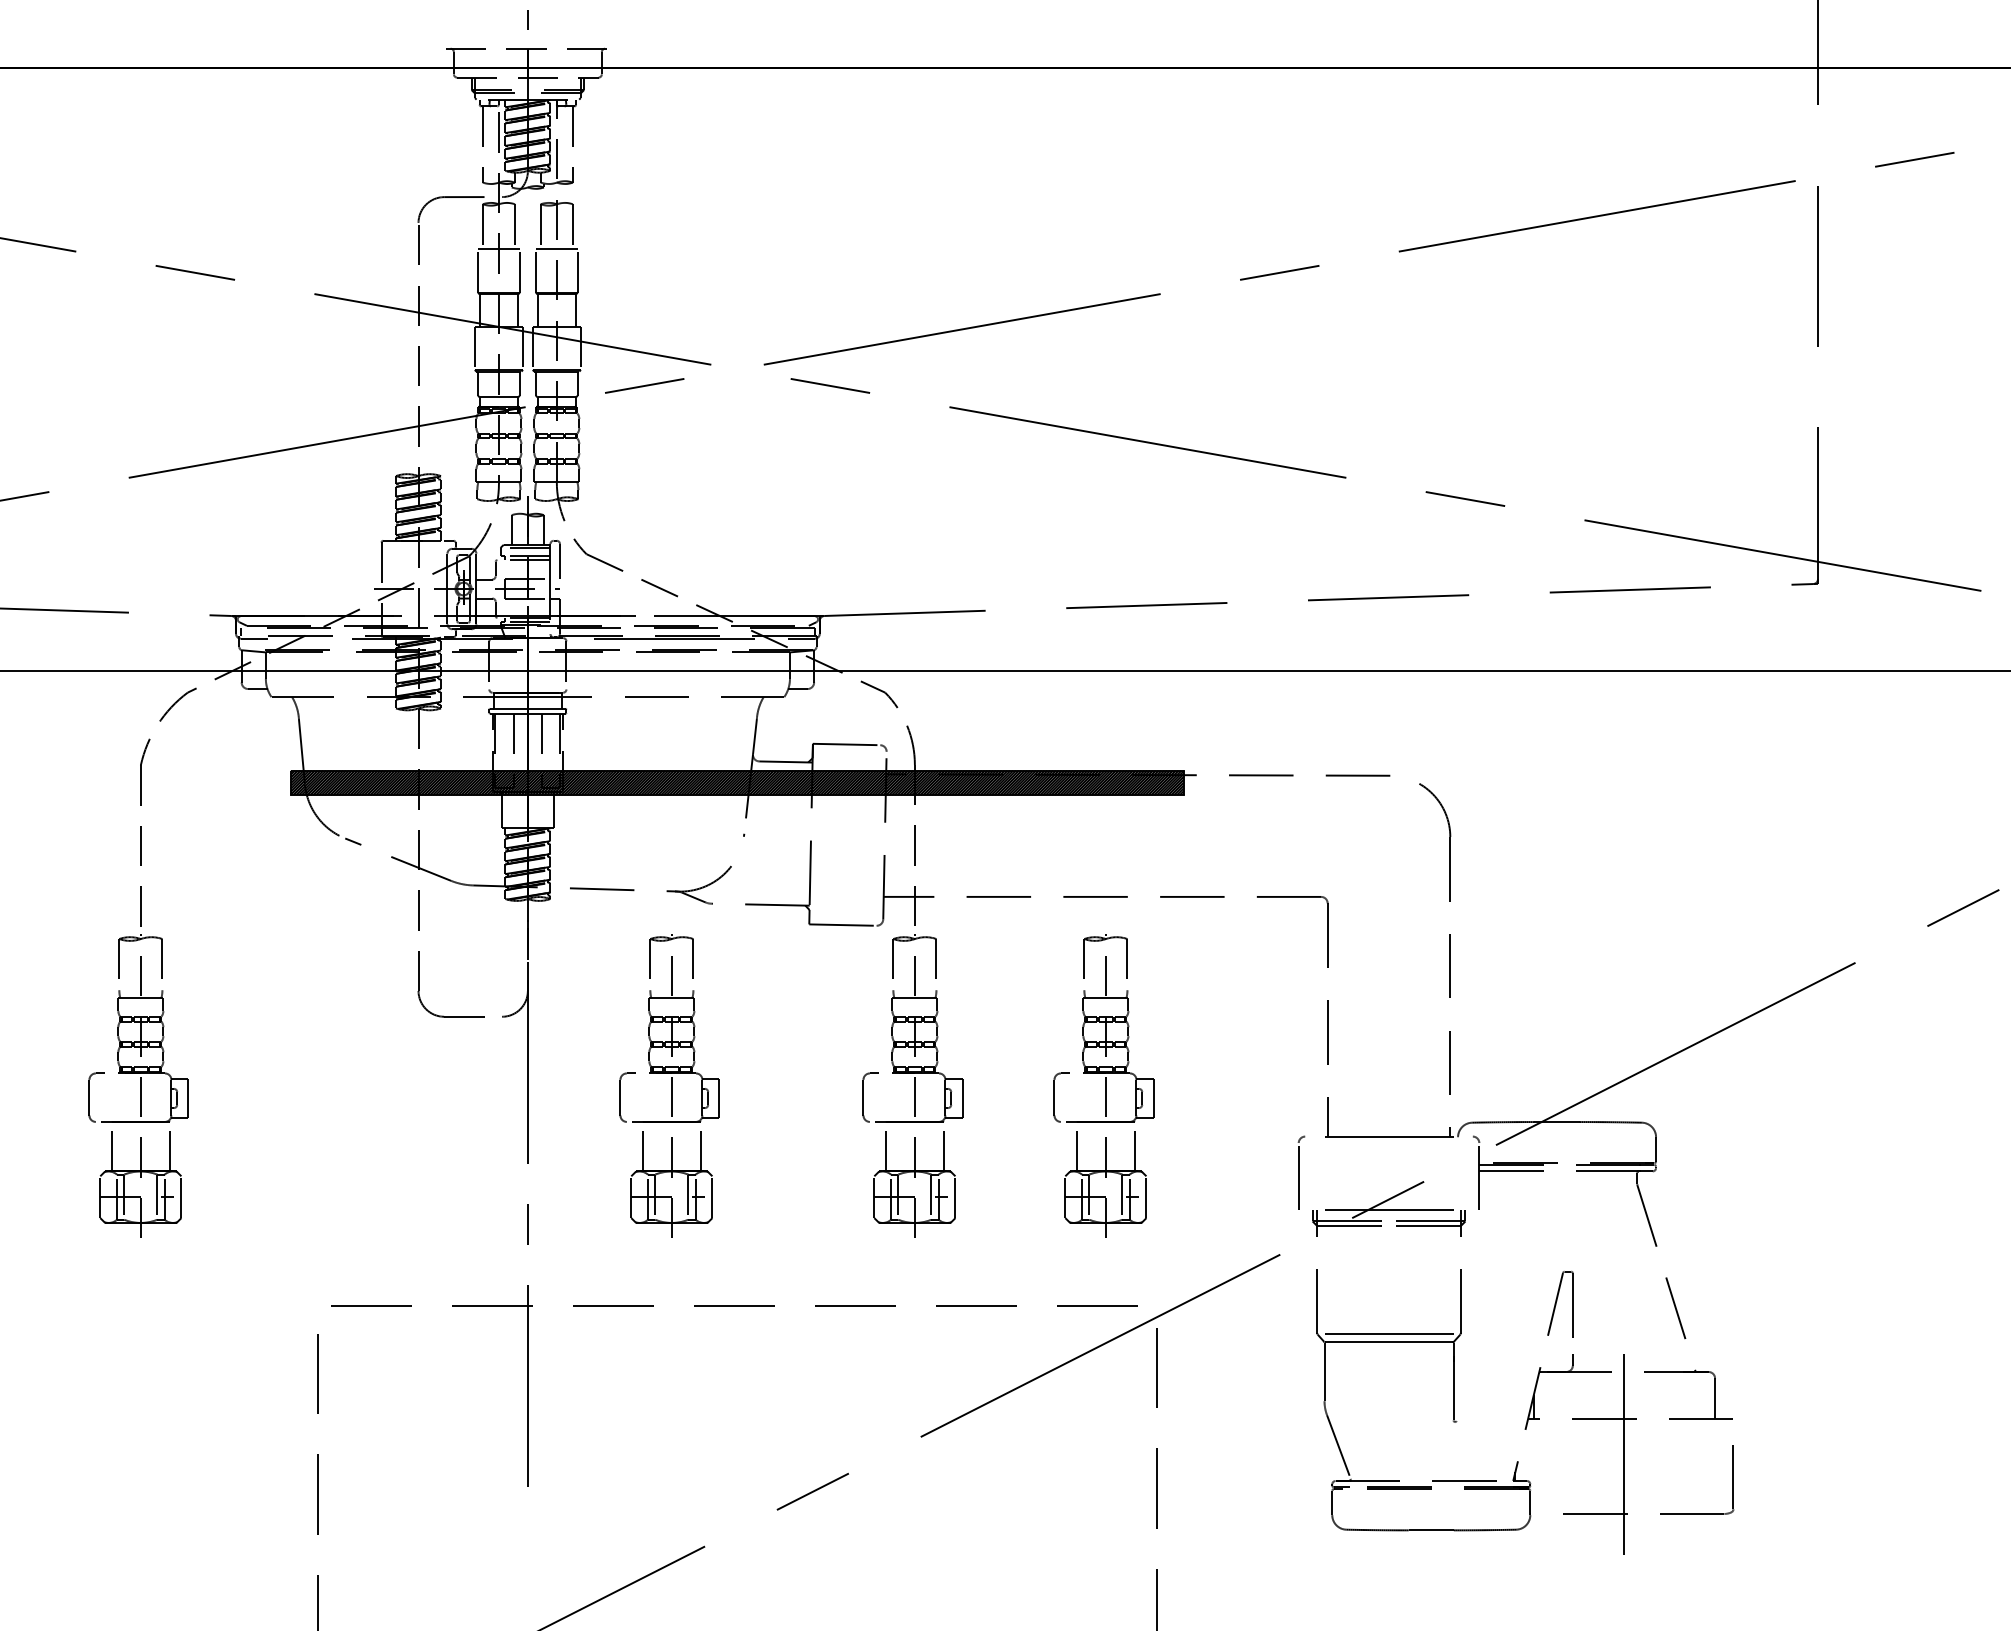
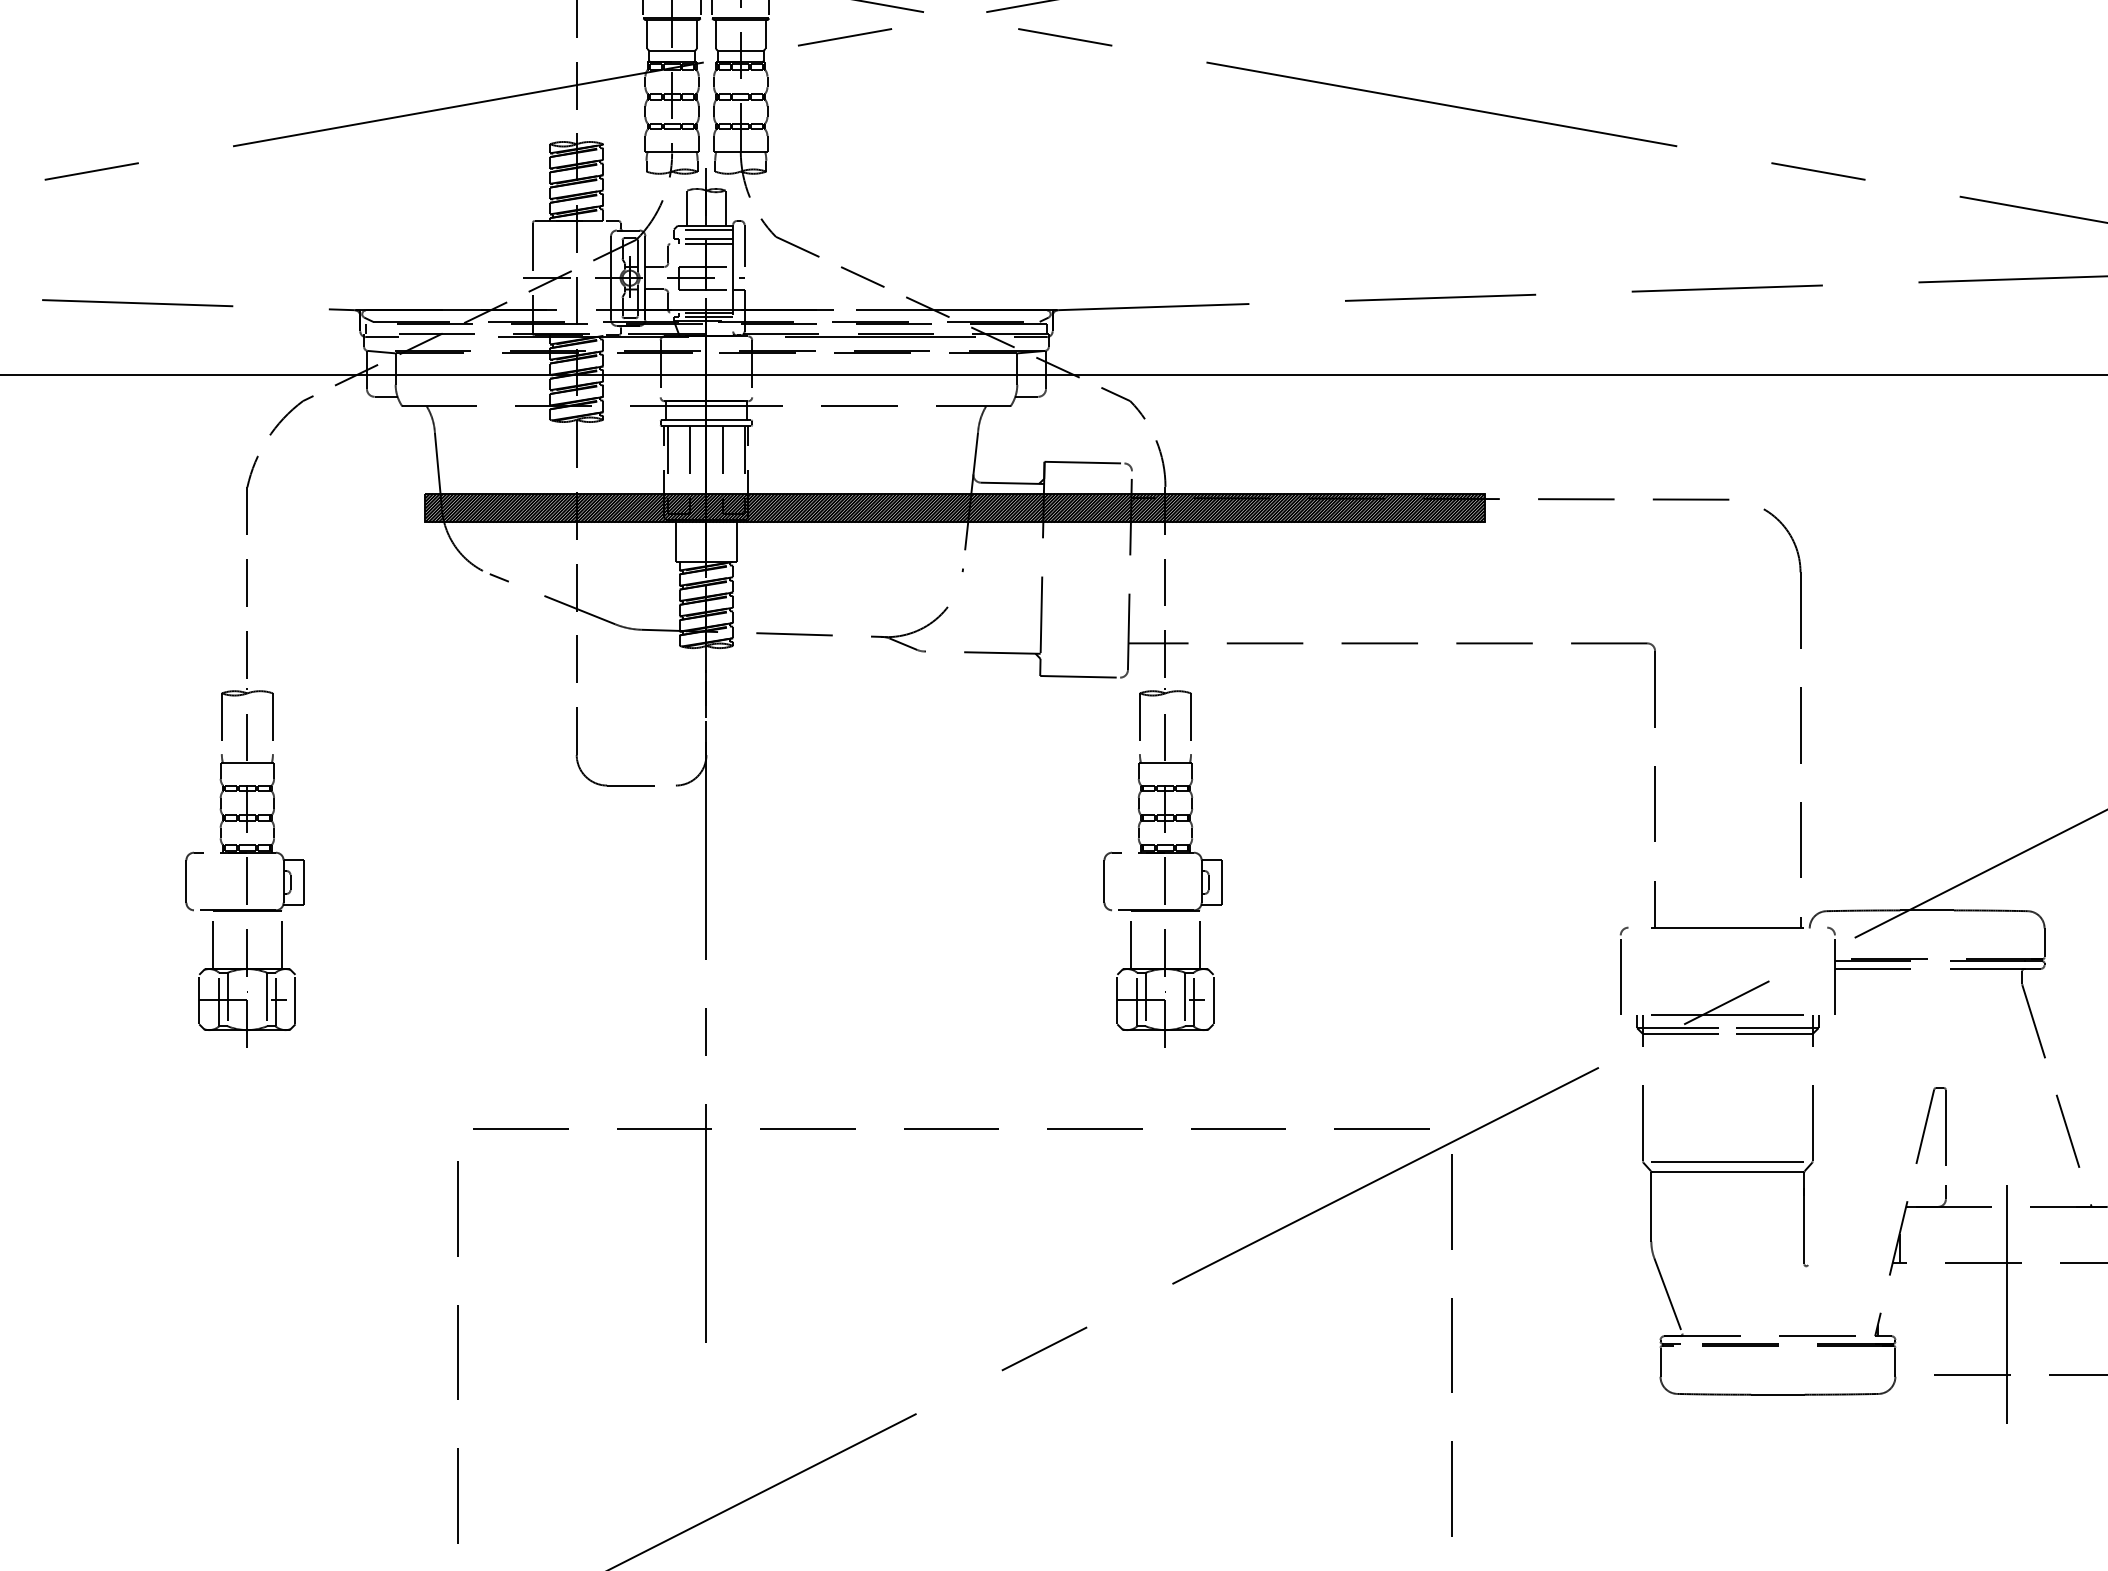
part: (669, 1085) -> (874, 867), removed
part: (1103, 1085) -> (1389, 867), removed

